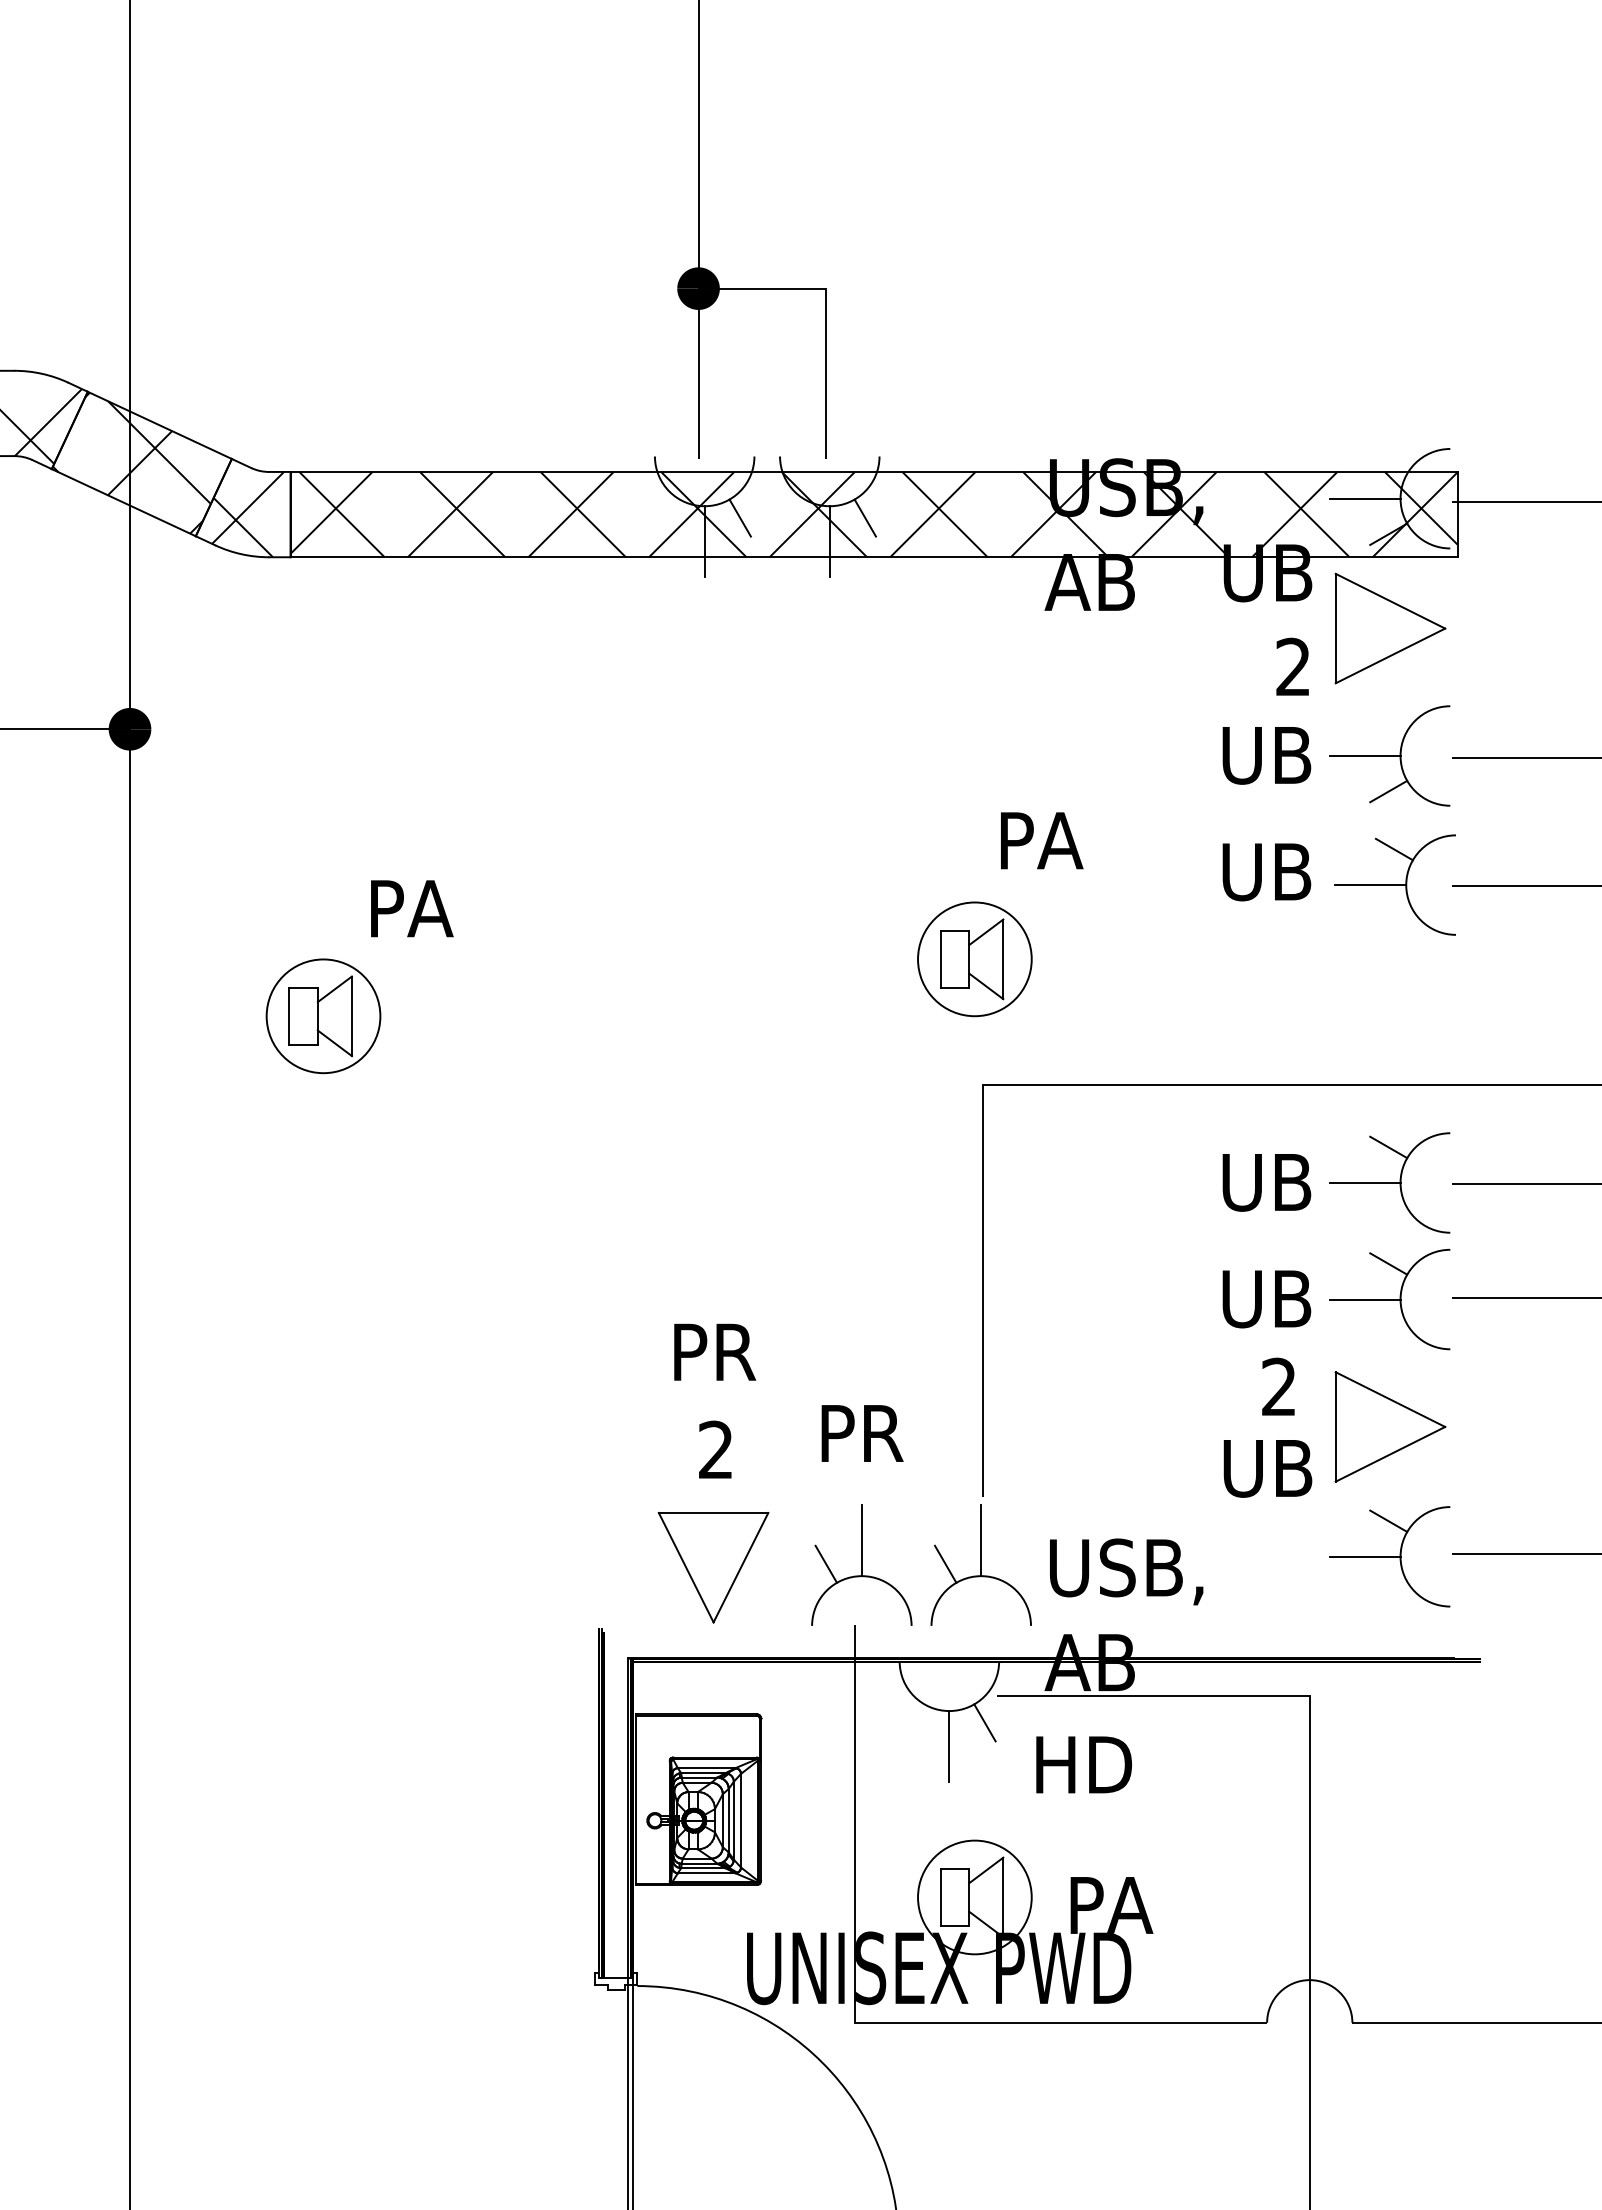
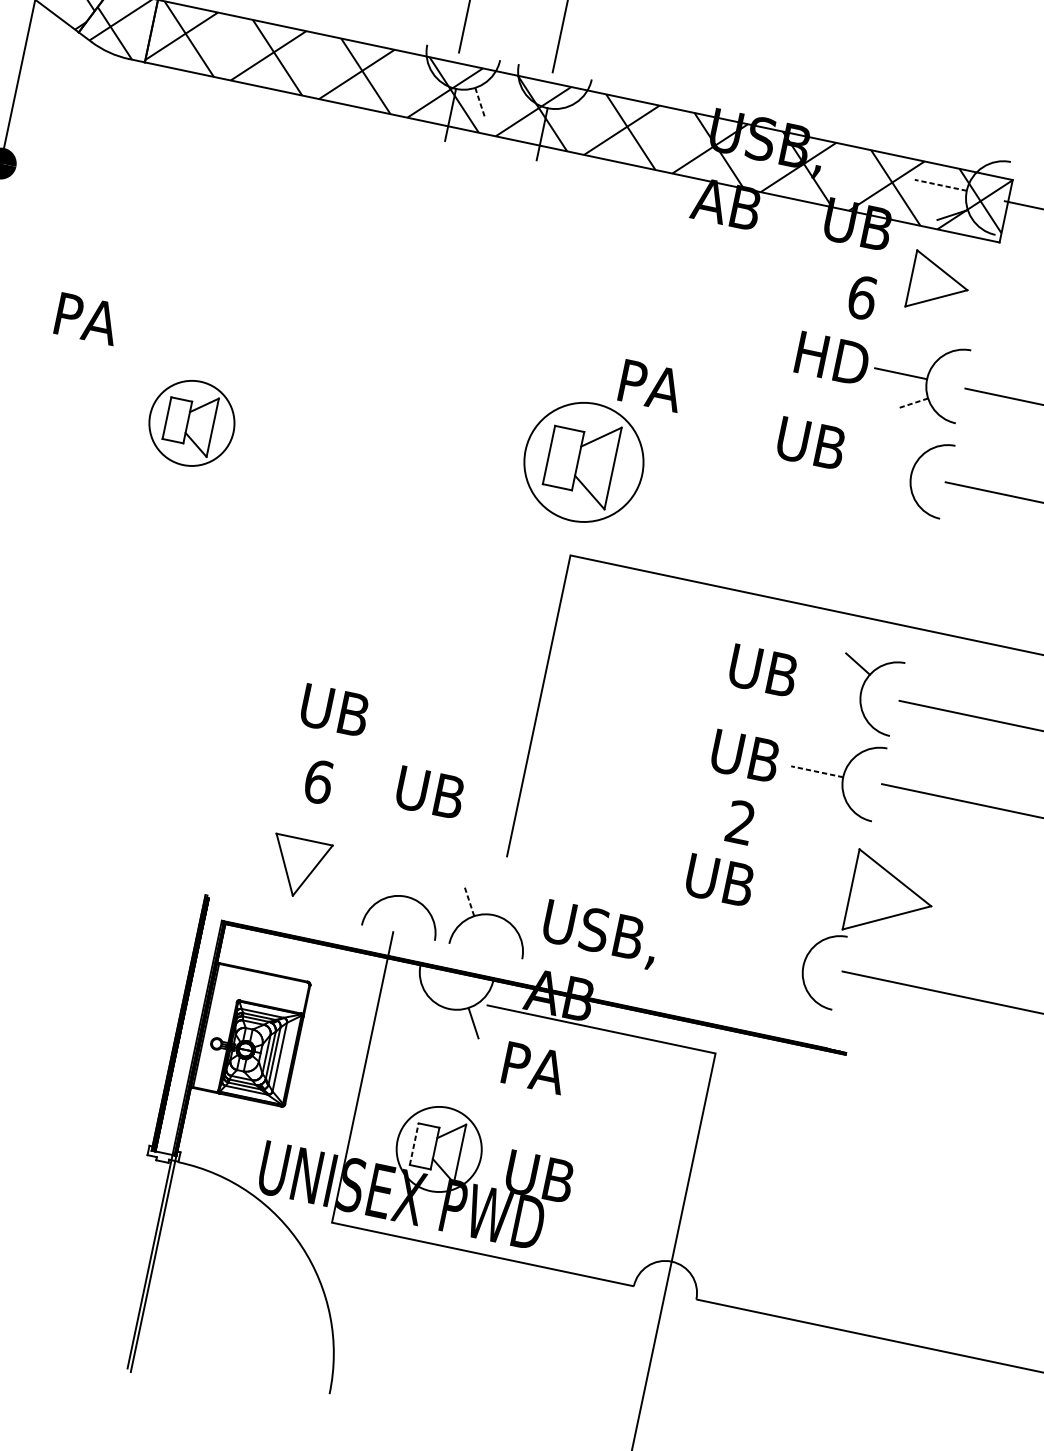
line: (1365, 498) -> (941, 185), solid -> dashed
line: (865, 517) -> (572, 121), removed
line: (740, 518) -> (480, 103), solid -> dashed
part: (1390, 628) -> (939, 284), size x0.7
text: (1293, 666) -> (862, 297), 2 -> 6
text: (1270, 755) -> (831, 358), UB -> HD
line: (1388, 791) -> (912, 403), solid -> dashed
line: (1393, 849) -> (907, 446), removed
line: (1370, 885) -> (885, 469), removed
text: (412, 908) -> (87, 318), moved
part: (974, 959) -> (583, 462), size x1.4
part: (323, 1016) -> (191, 423), moved
line: (1364, 1183) -> (834, 686), removed
line: (1388, 1263) -> (839, 749), removed
line: (1365, 1299) -> (817, 771), solid -> dashed
text: (717, 1352) -> (334, 710), PR -> UB
part: (1390, 1426) -> (891, 897), moved
text: (865, 1433) -> (430, 792), PR -> UB
text: (716, 1449) -> (319, 781), 2 -> 6
line: (1388, 1520) -> (800, 937), removed
line: (861, 1540) -> (411, 870), removed
line: (981, 1540) -> (499, 889), removed
line: (1364, 1556) -> (777, 959), removed
line: (825, 1563) -> (381, 881), removed
line: (945, 1563) -> (469, 900), solid -> dashed
part: (713, 1567) -> (298, 867), size x0.7
line: (949, 1746) -> (443, 1034), removed
text: (1087, 1764) -> (542, 1069), HD -> PA
line: (940, 1896) -> (414, 1143), solid -> dashed
text: (1114, 1905) -> (540, 1176), PA -> UB

